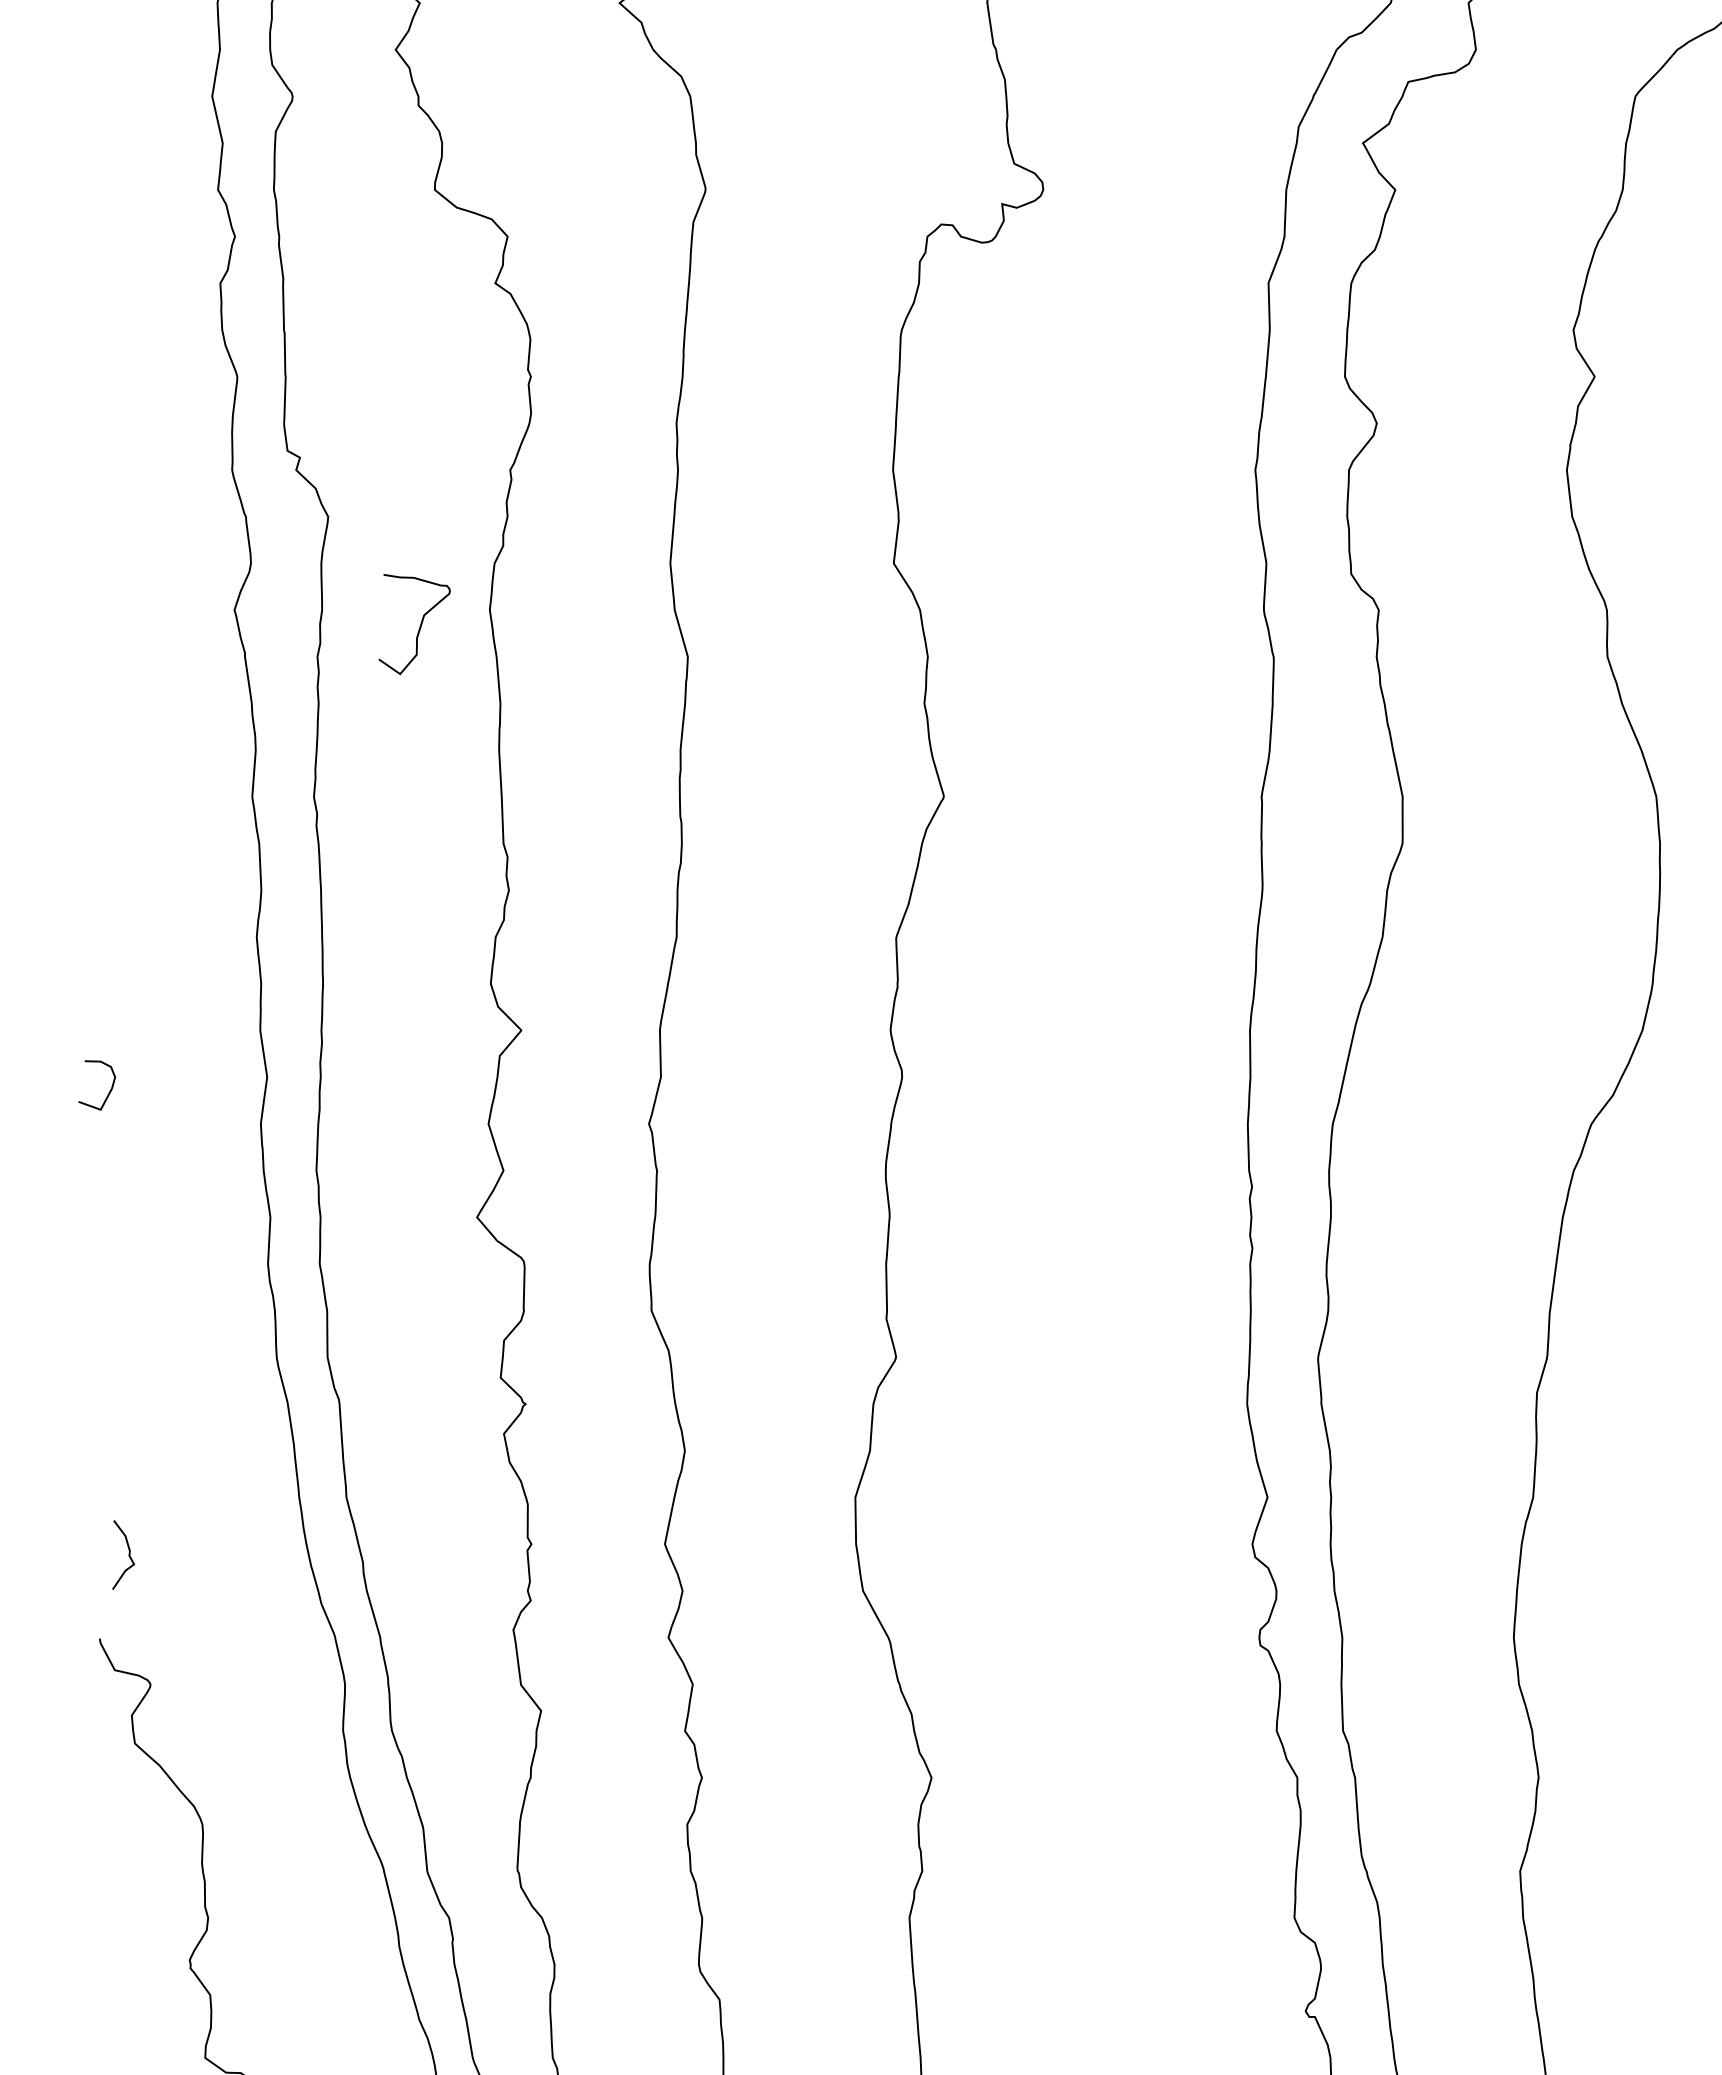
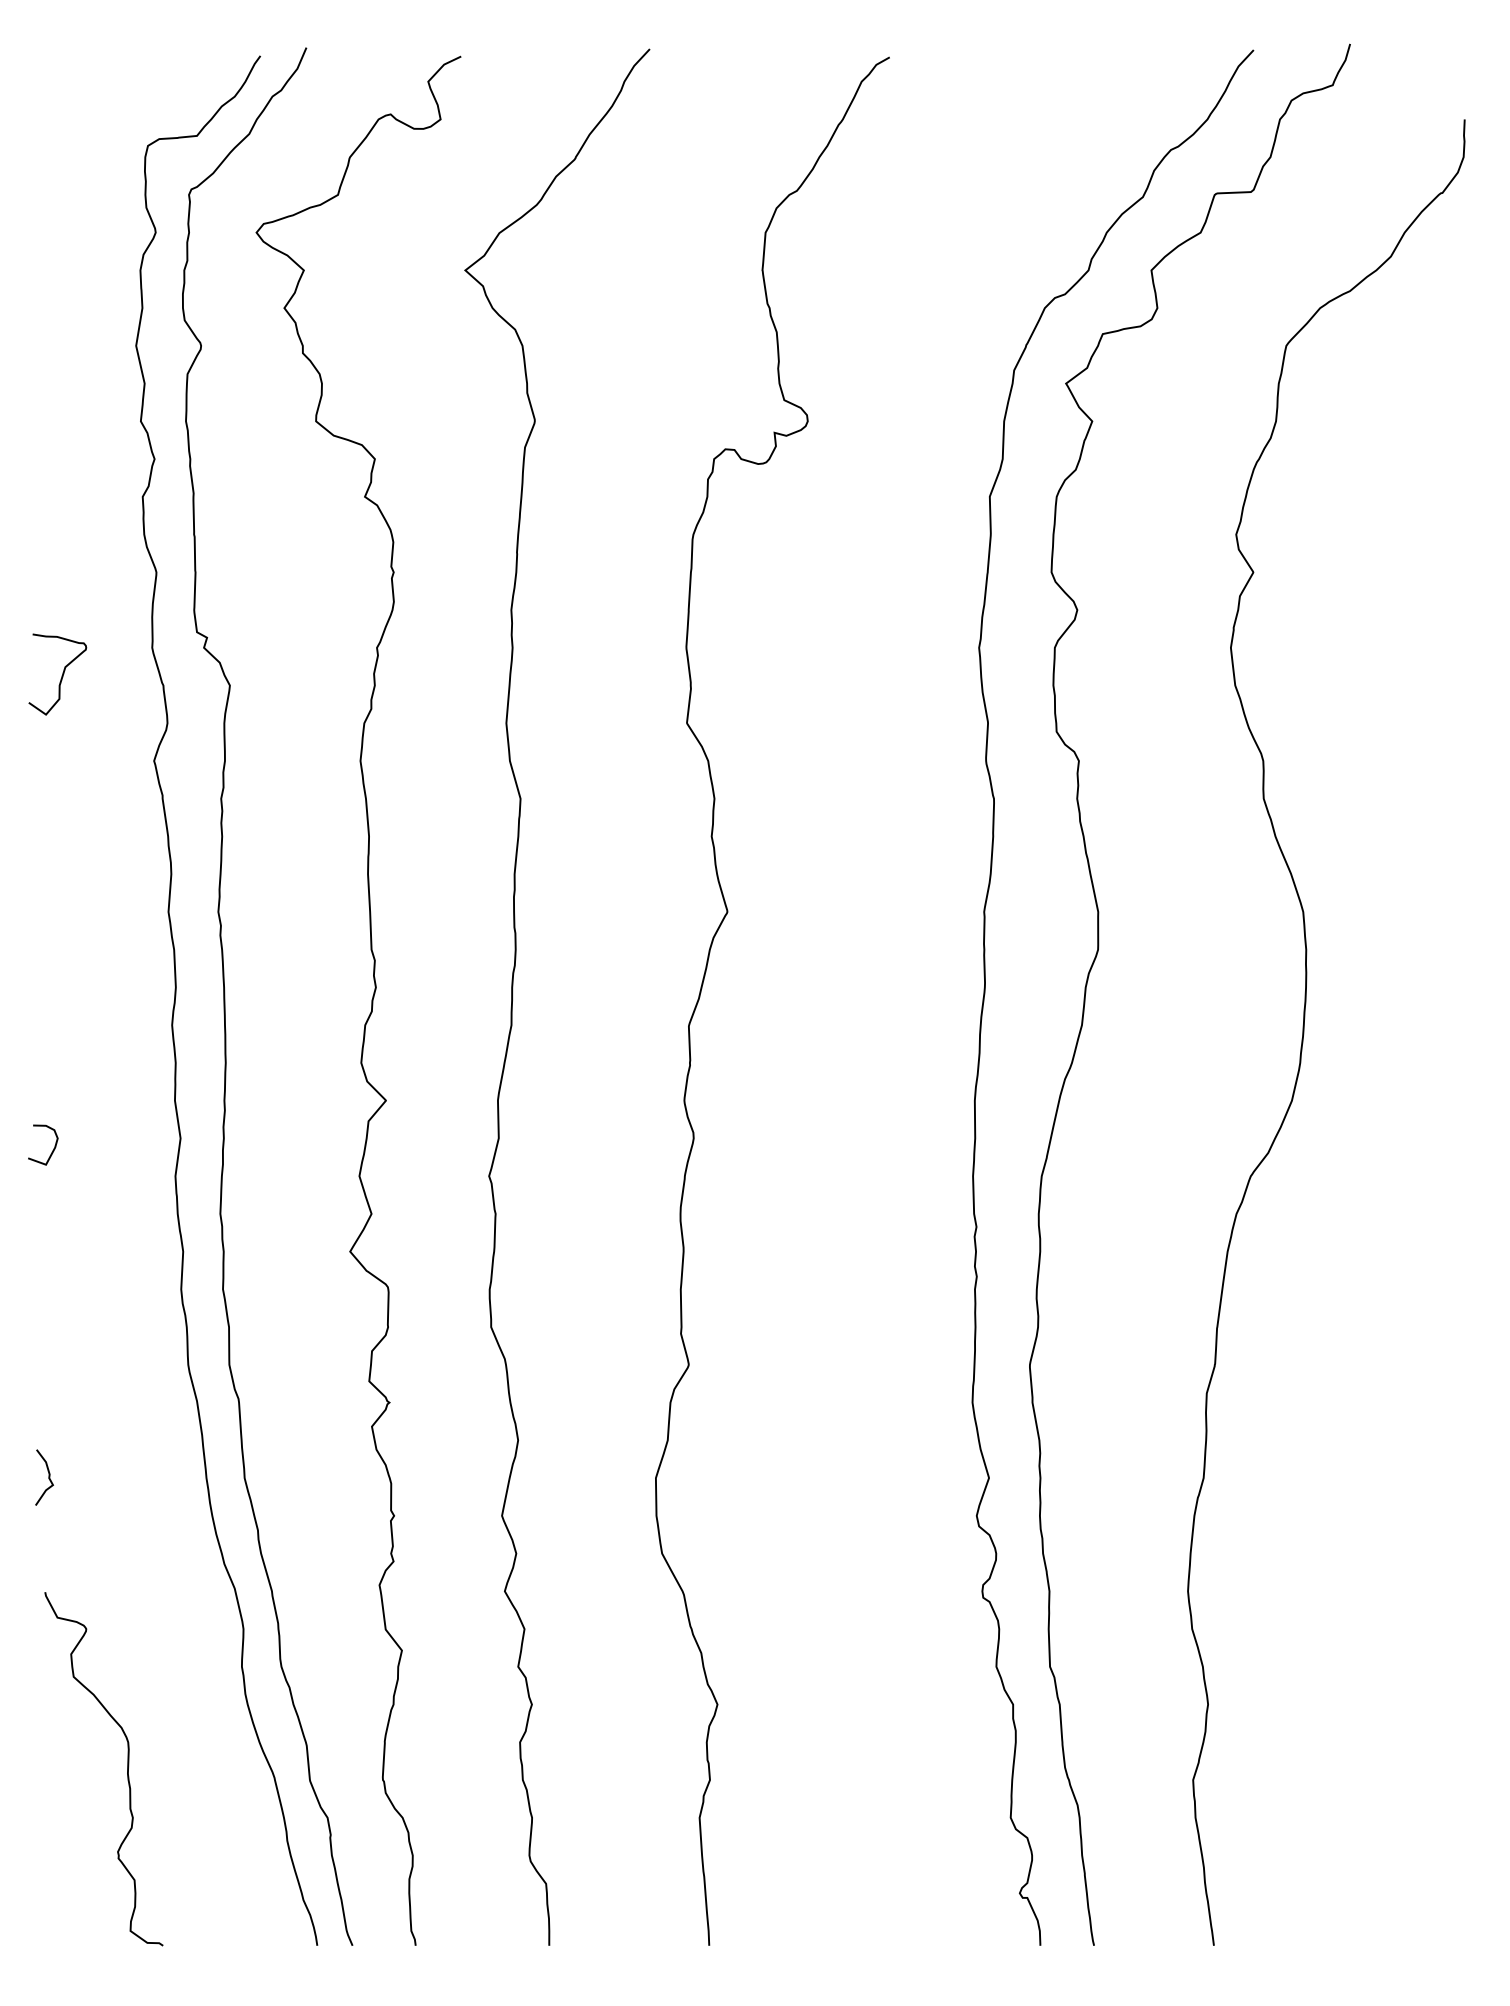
curve: (419, 625) -> (61, 675), moved
curve: (128, 1554) -> (48, 1477), moved

